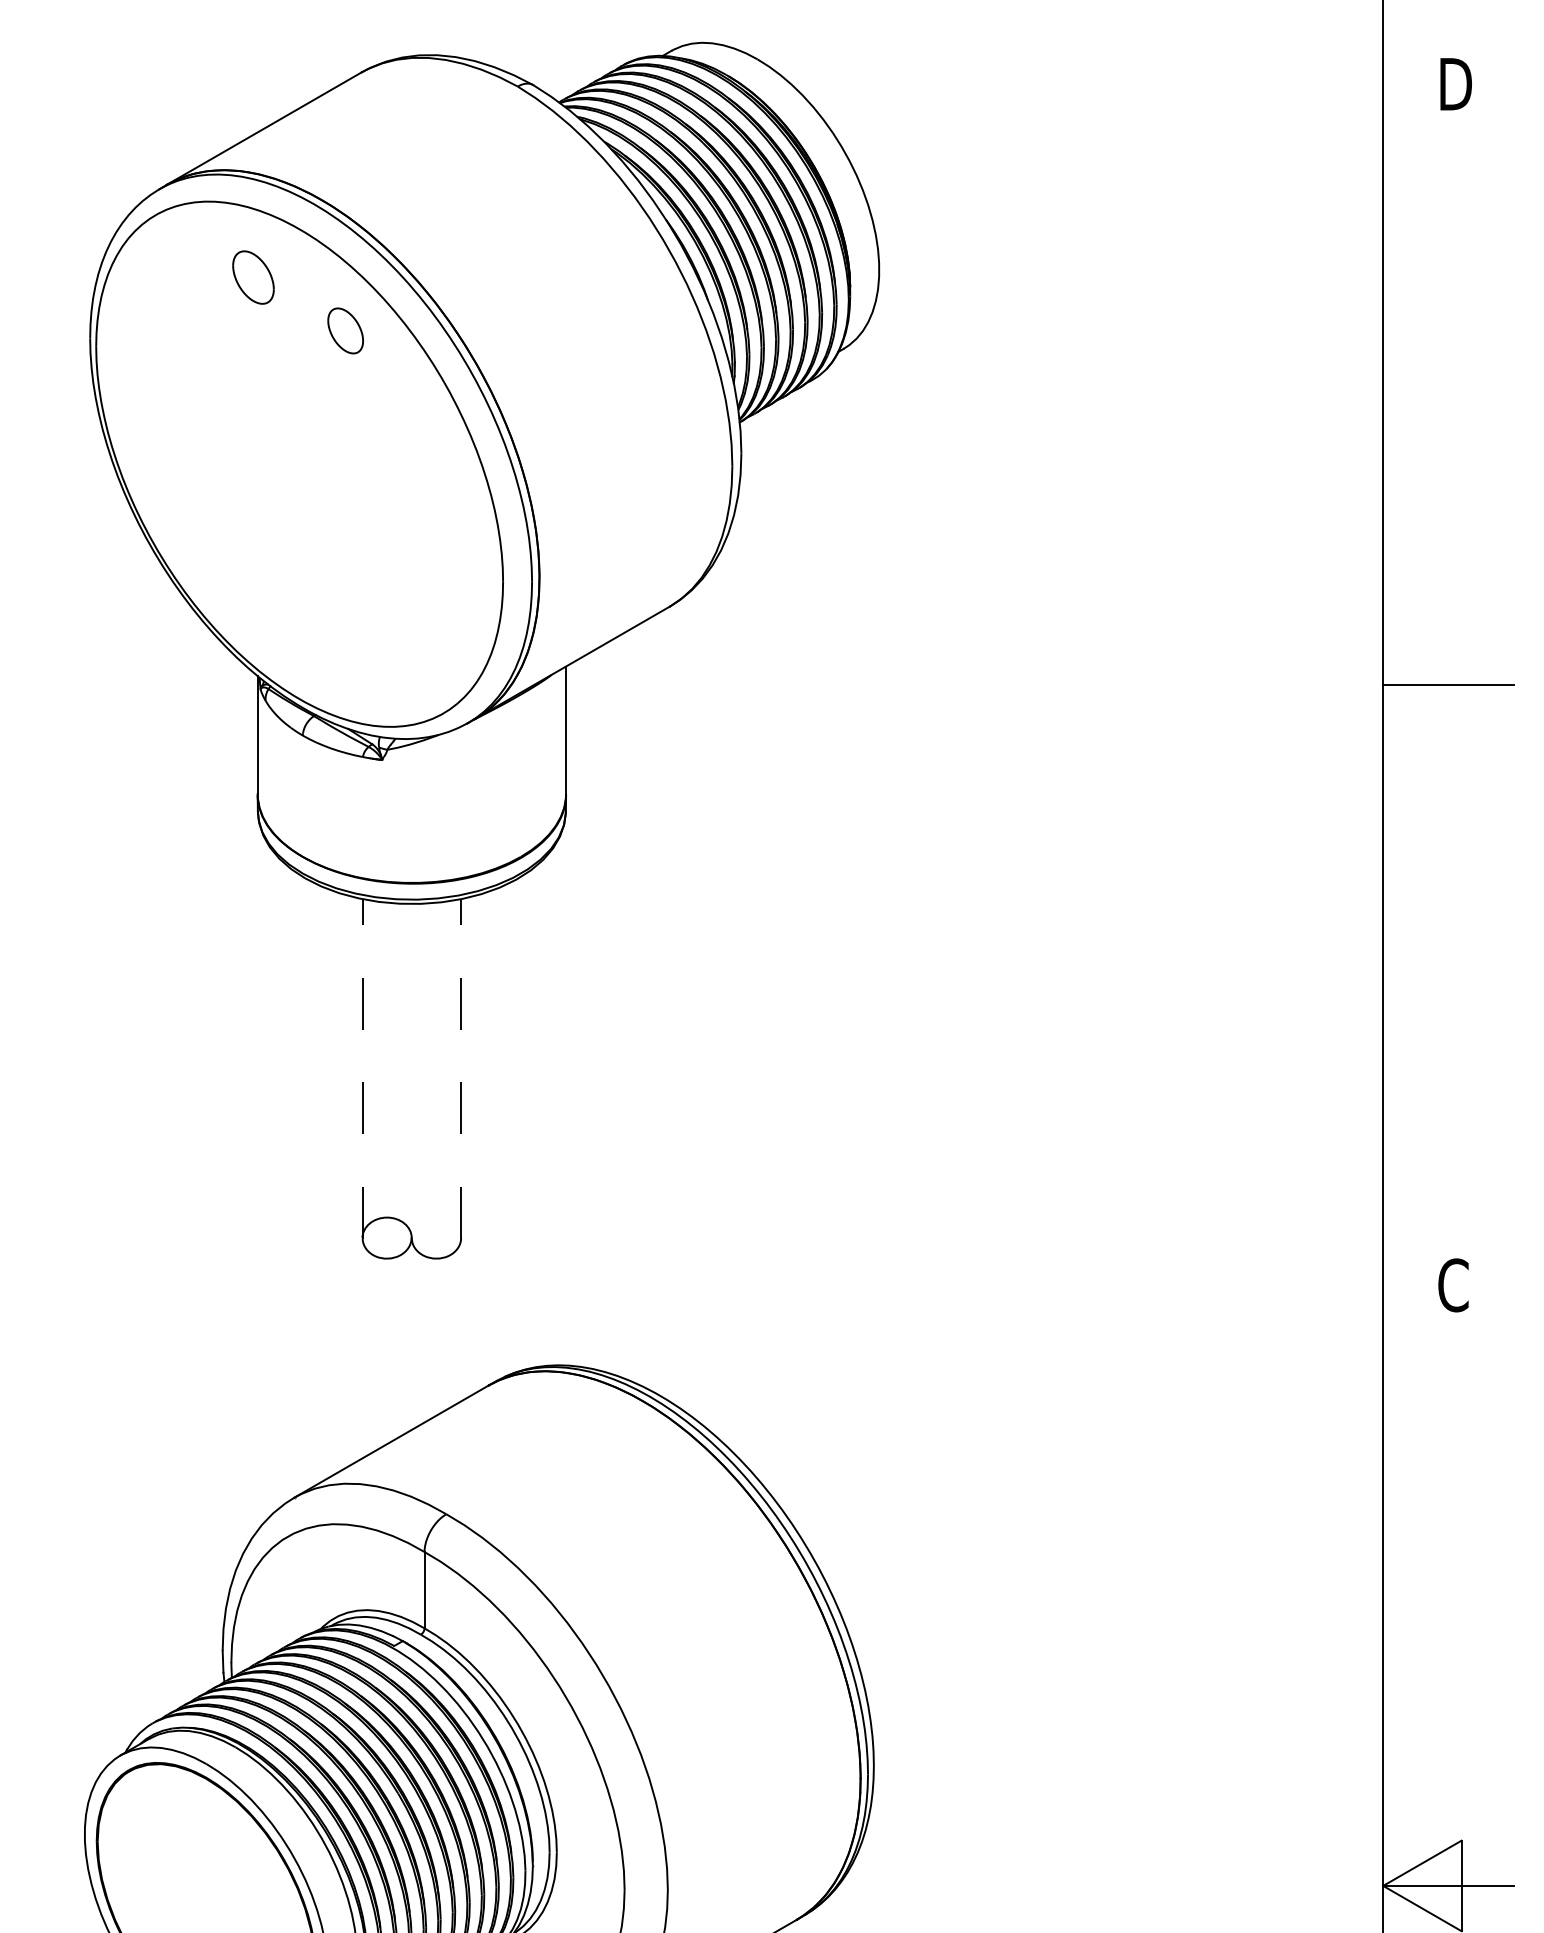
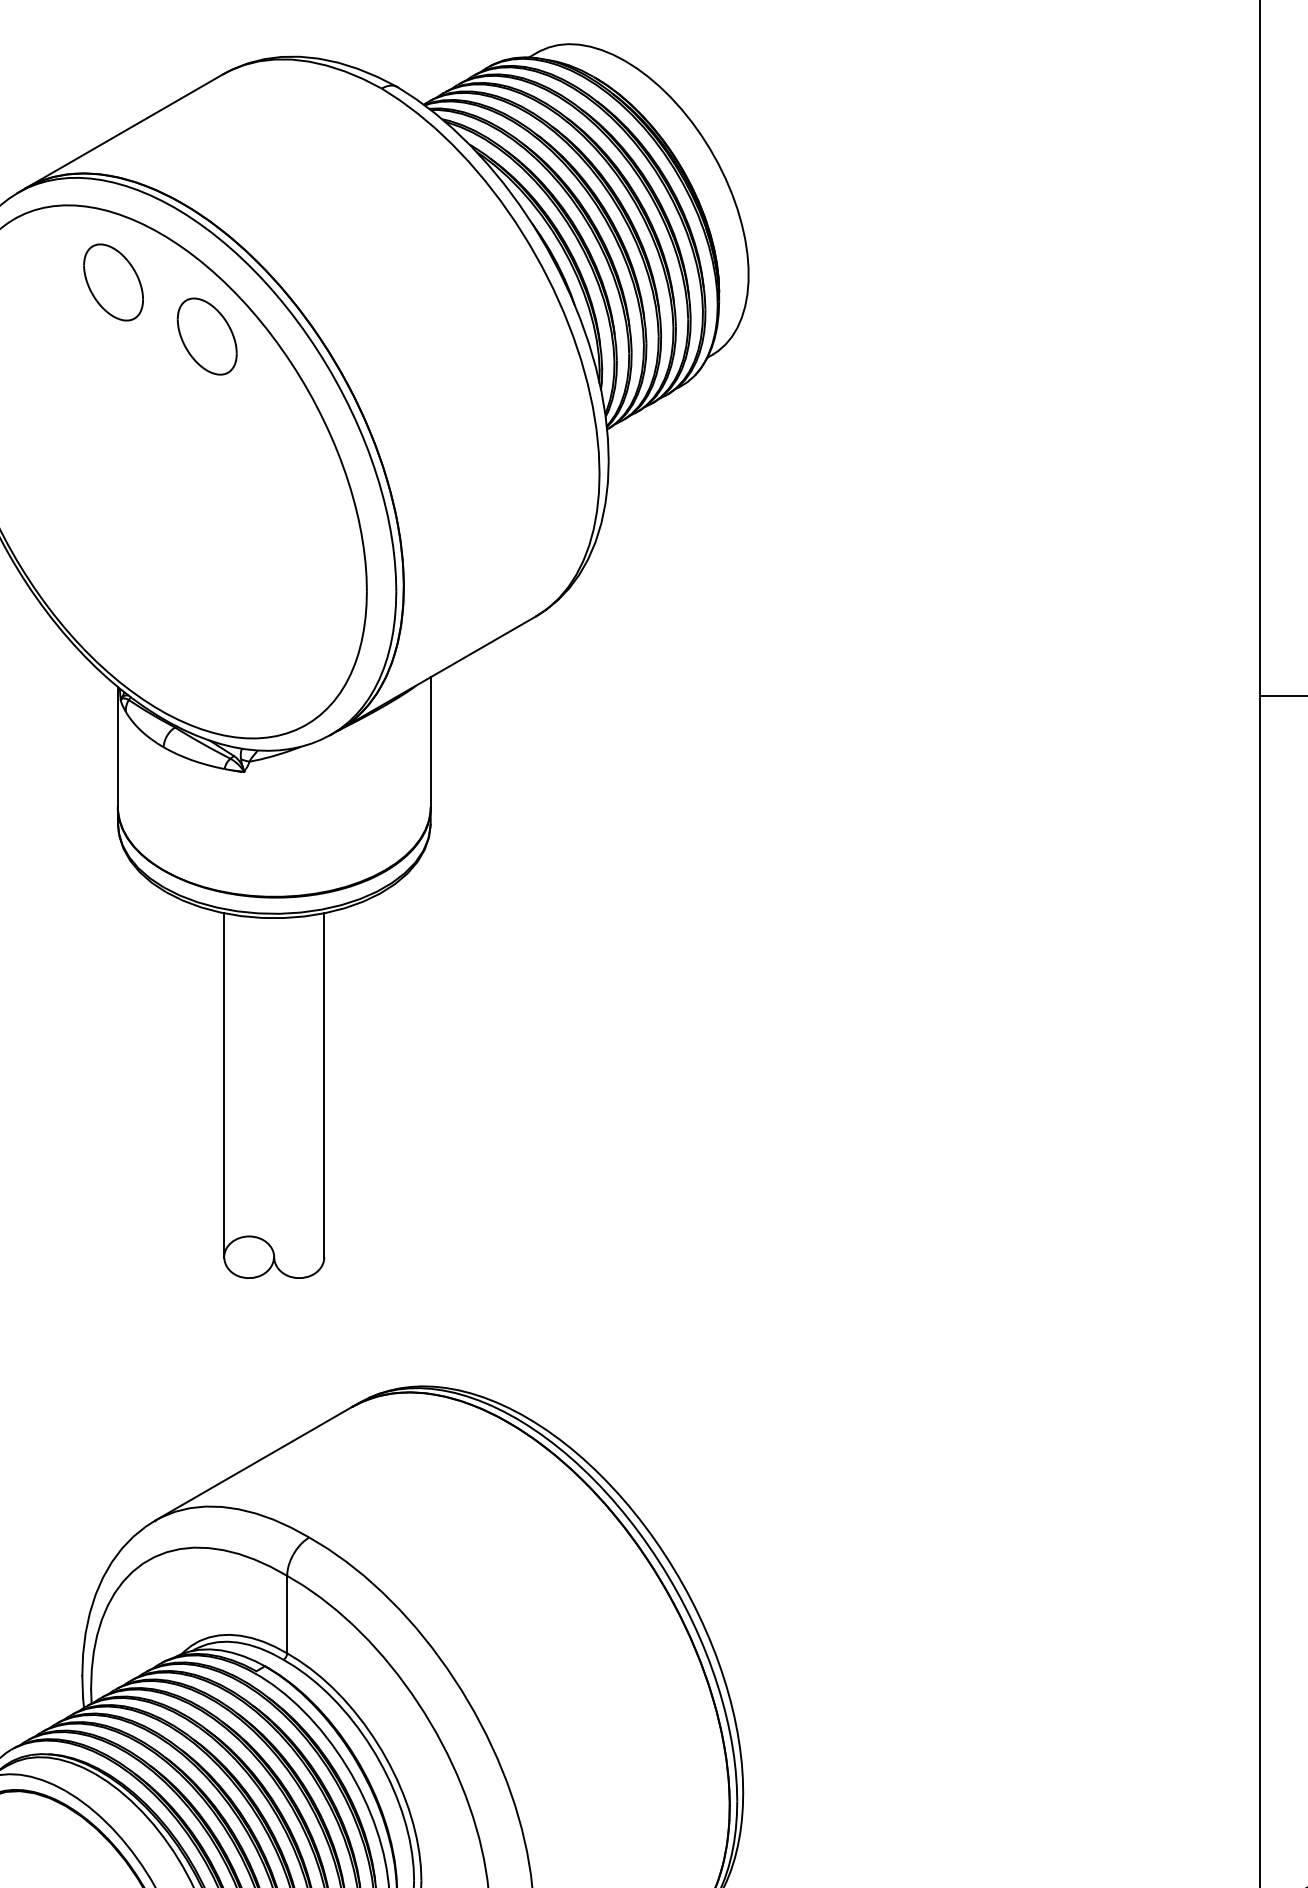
part: (253, 277) -> (113, 282), size x1.43
part: (345, 330) -> (206, 336), size x1.67
line: (362, 1068) -> (224, 1085), dashed -> solid
line: (461, 1068) -> (324, 1085), dashed -> solid

